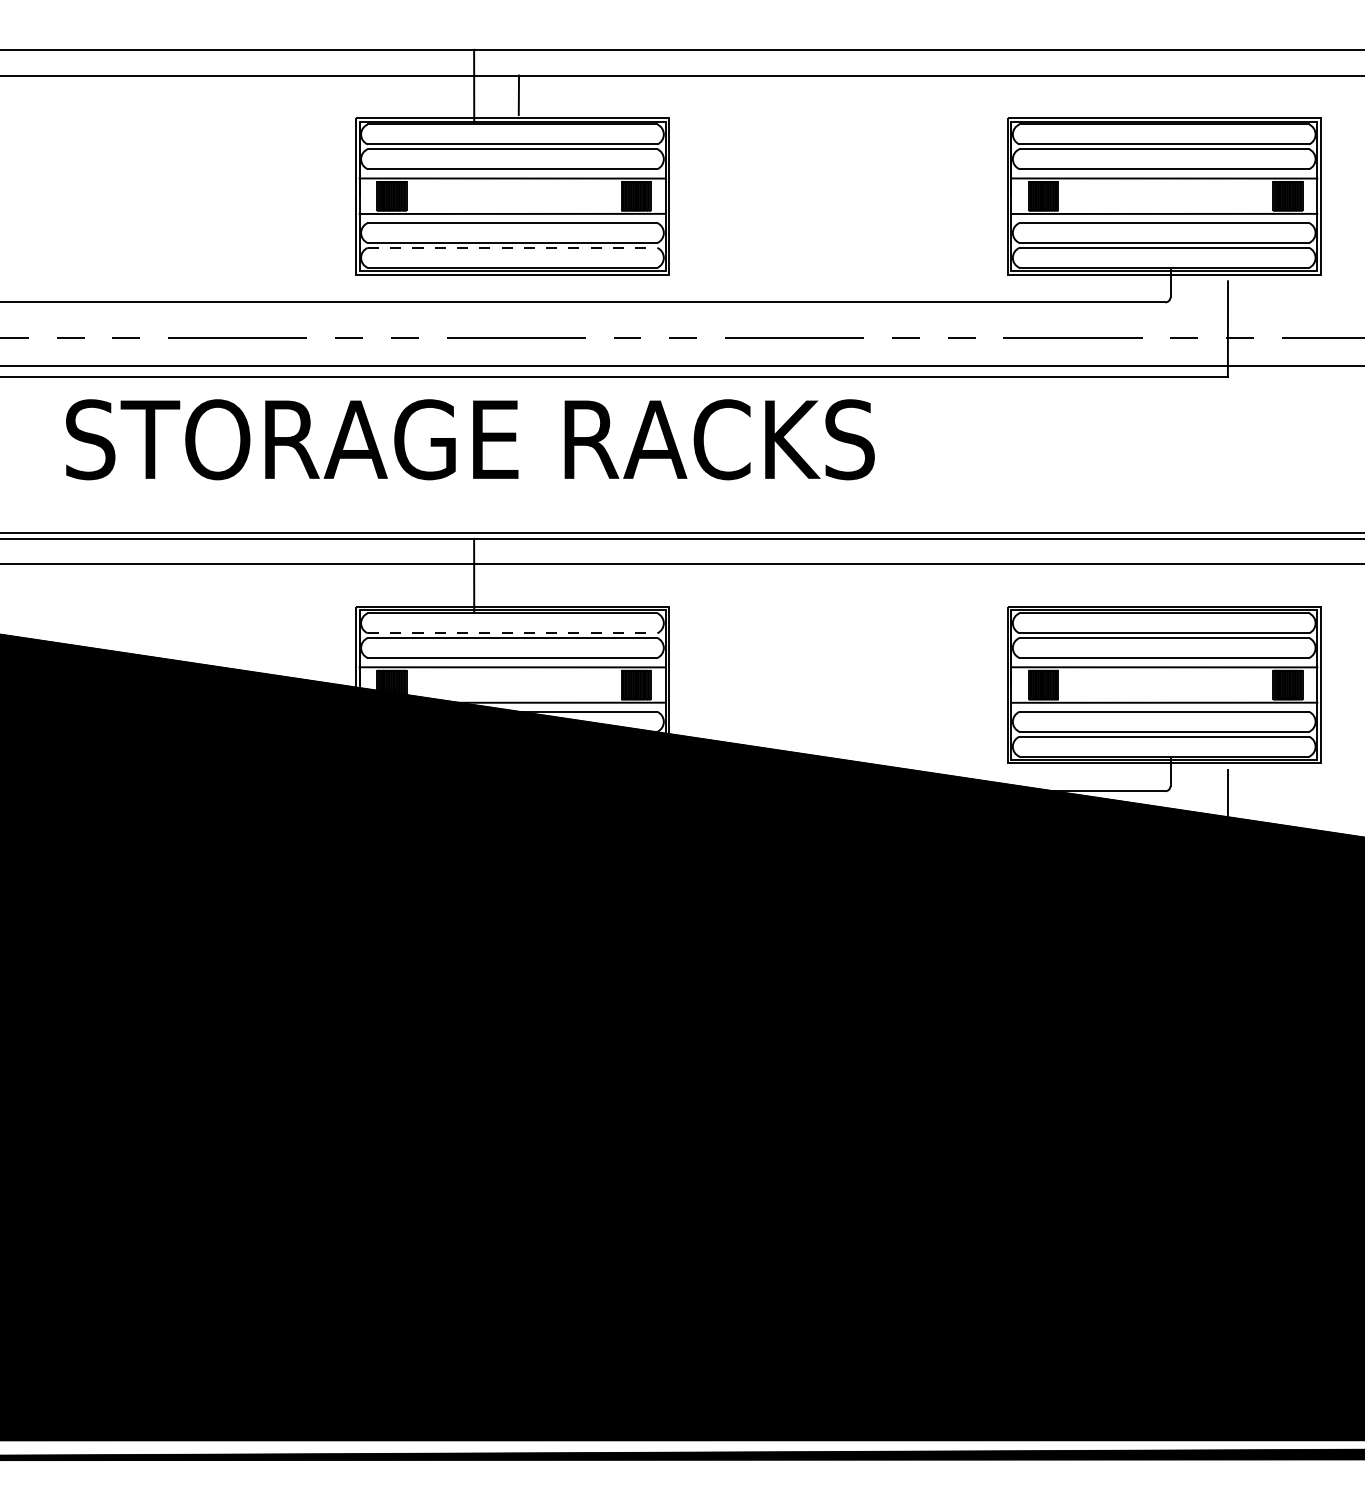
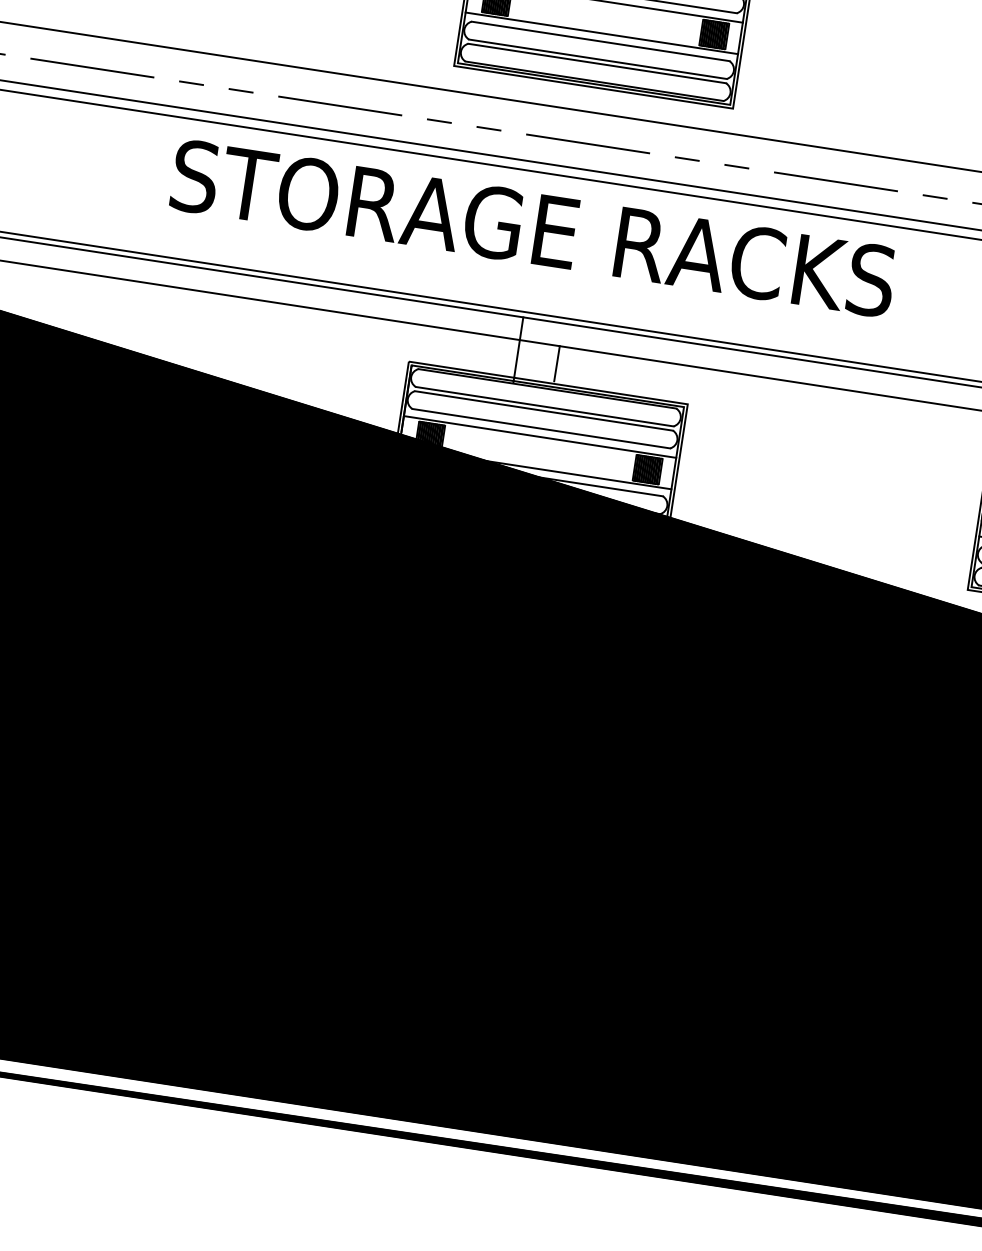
line: (512, 247) -> (597, 63), dashed -> solid
line: (518, 583) -> (556, 363), added
line: (512, 633) -> (544, 406), dashed -> solid

